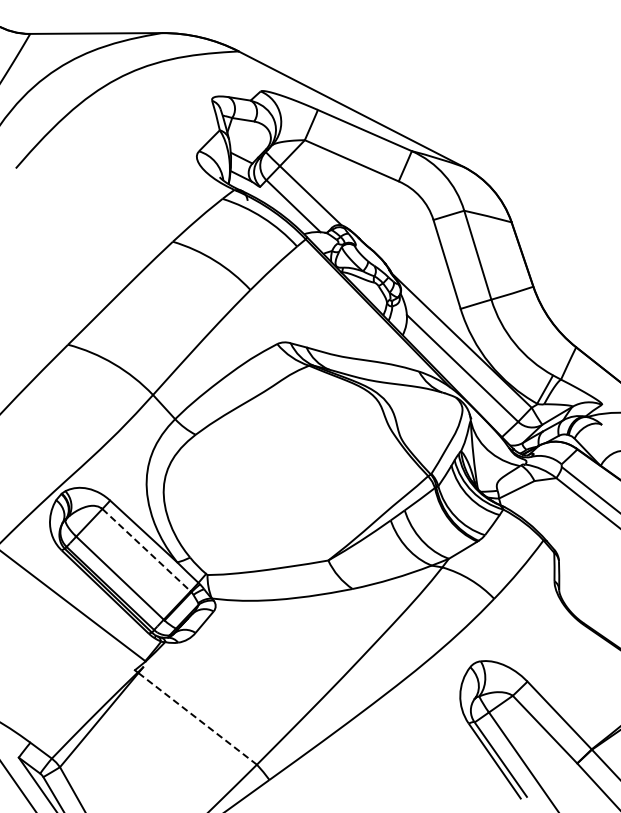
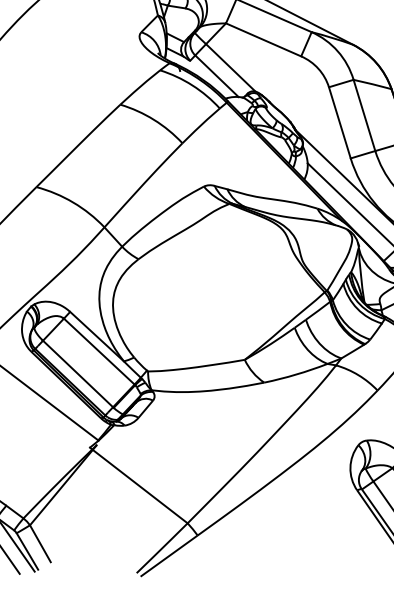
line: (146, 550) -> (99, 351), dashed -> solid
line: (197, 718) -> (140, 486), dashed -> solid

